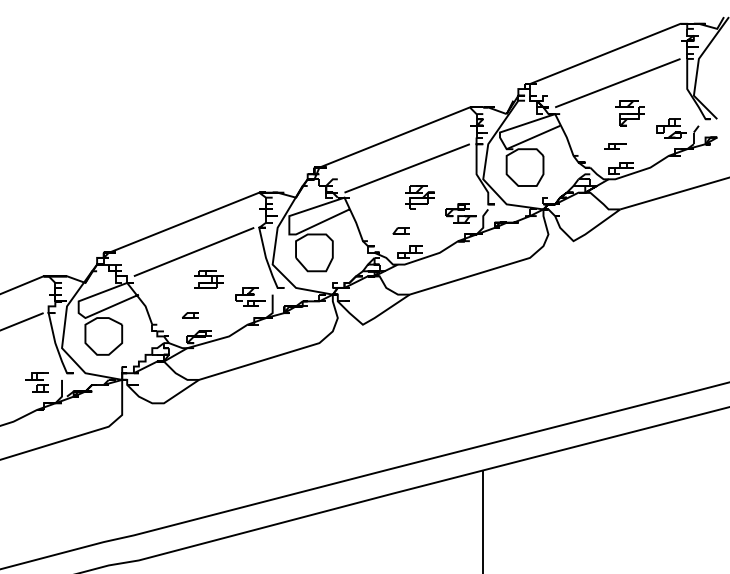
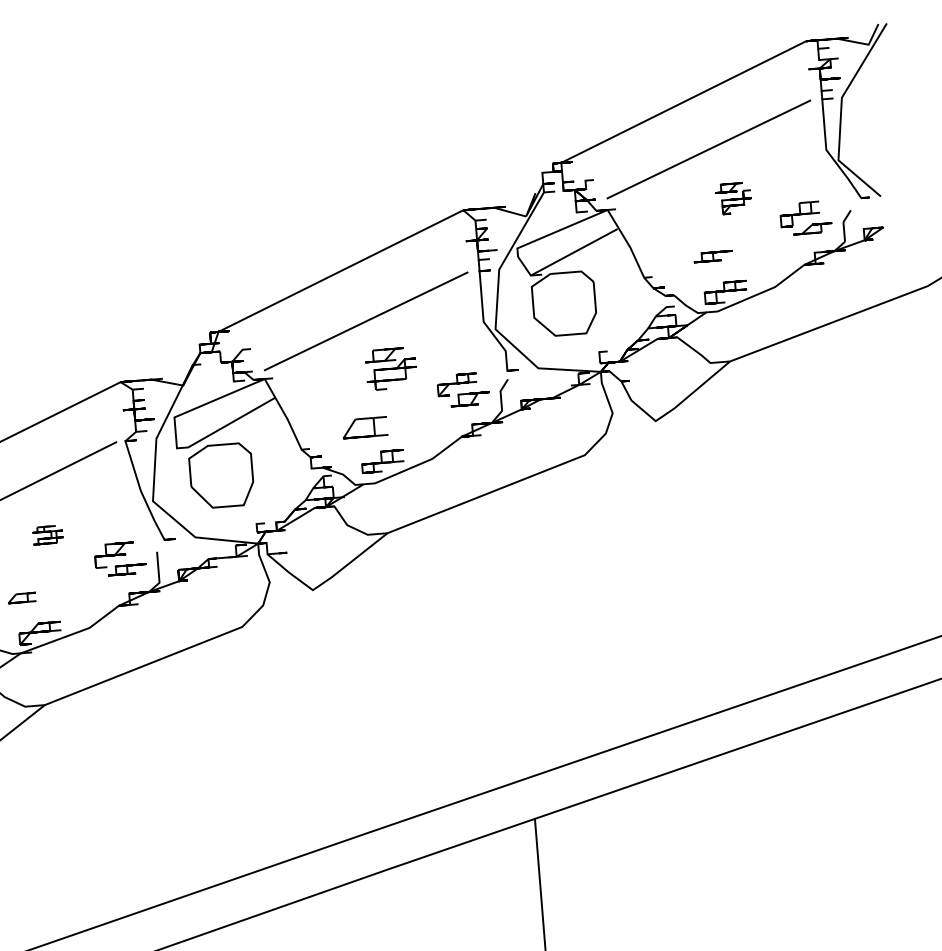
part: (629, 113) -> (732, 198), size x0.7
part: (400, 230) -> (363, 426), size x1.6
part: (208, 279) -> (47, 535), size x0.6

